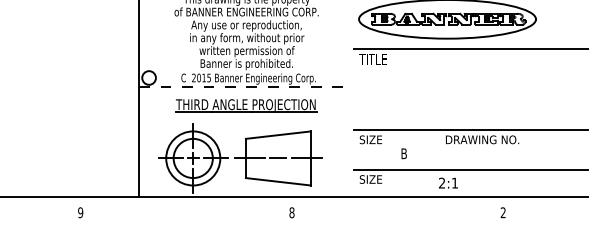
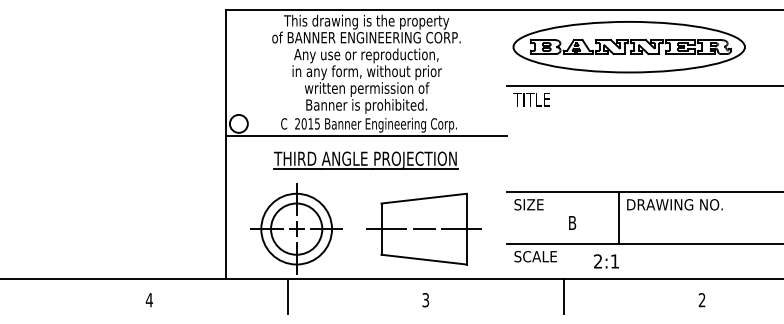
line: (246, 87) -> (366, 136), dashed -> solid
line: (439, 150) -> (618, 218), added
part: (278, 157) -> (423, 228), moved
text: (378, 179) -> (539, 256), SIZE -> SCALE
text: (448, 183) -> (606, 261), moved
line: (186, 209) -> (287, 296), added
line: (398, 209) -> (564, 296), added
text: (79, 213) -> (148, 300), 9 -> 4
text: (291, 213) -> (425, 300), 8 -> 3

